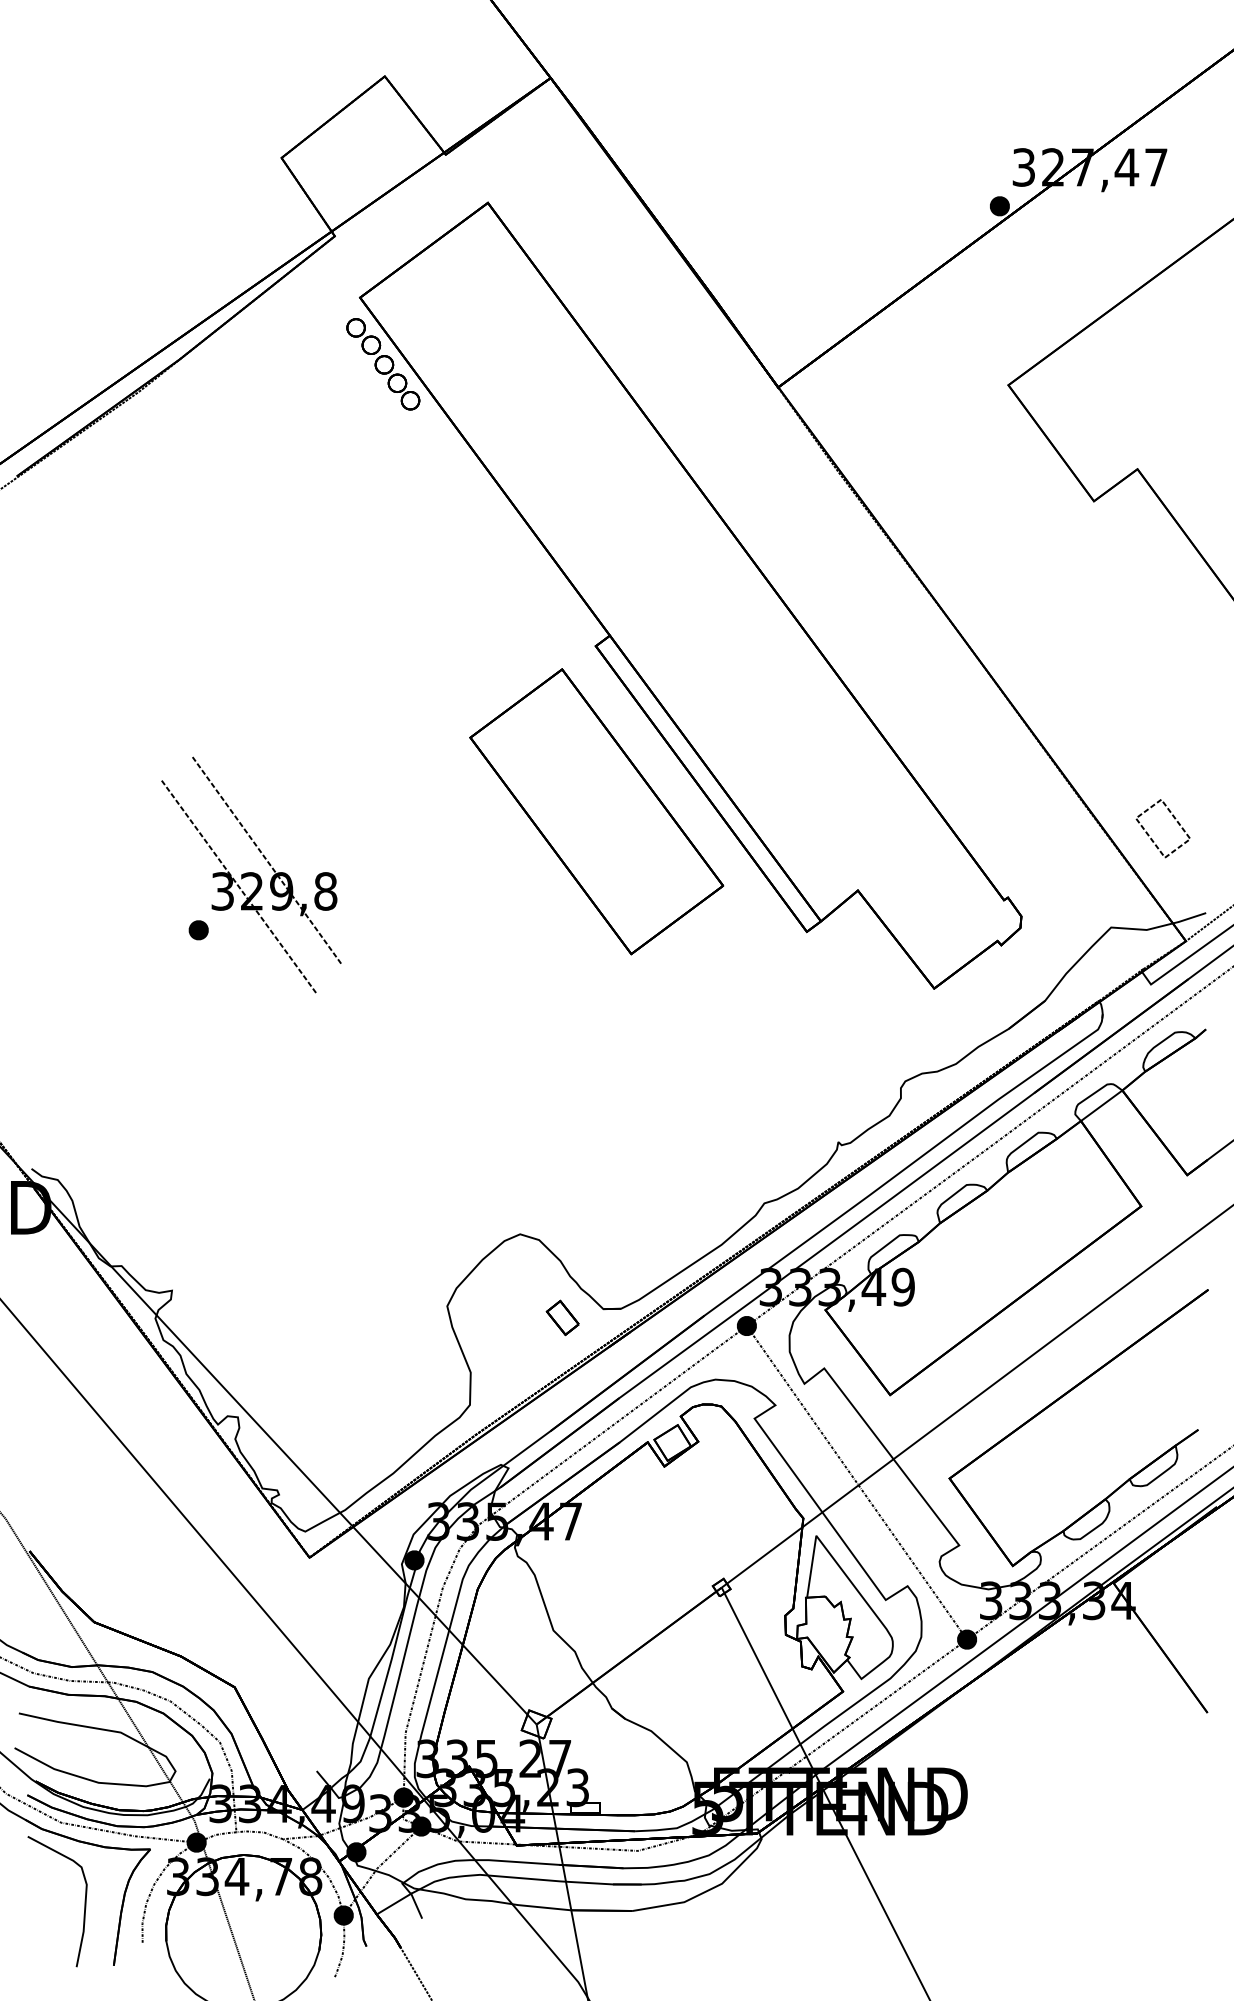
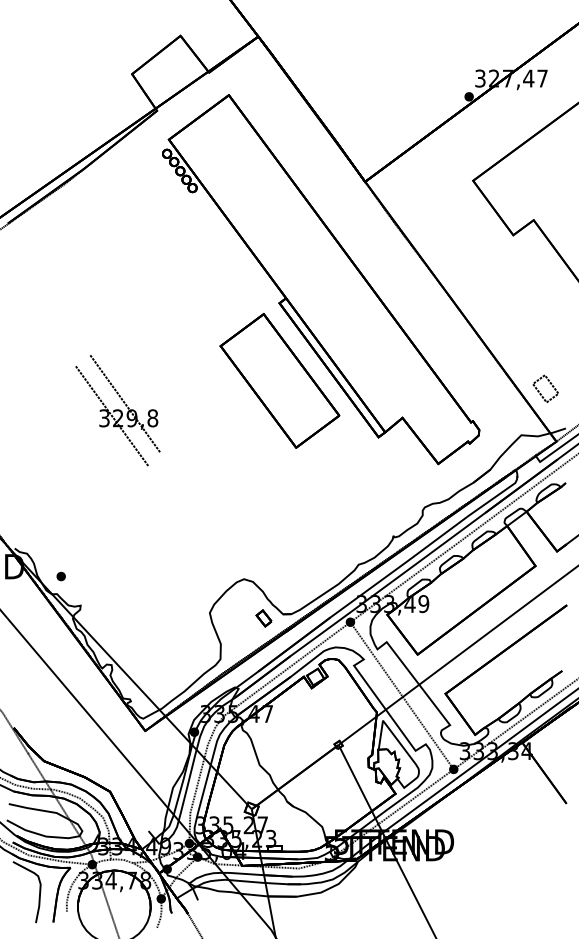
part: (197, 930) -> (60, 576), moved

